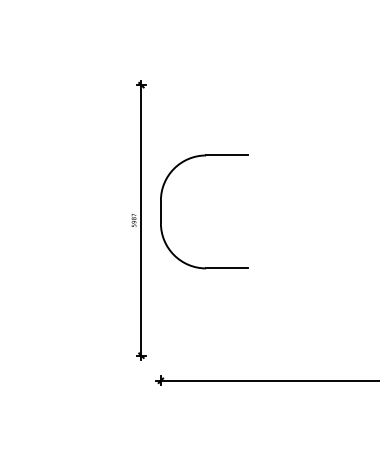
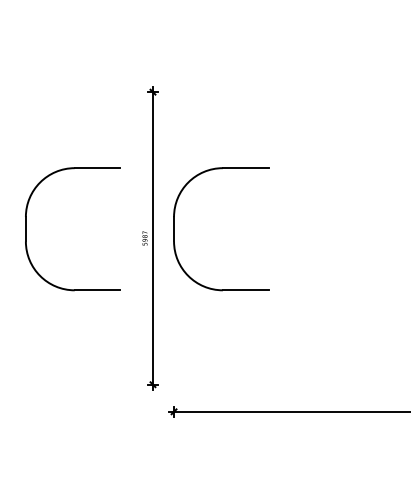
part: (24, 211) -> (26, 228), added

